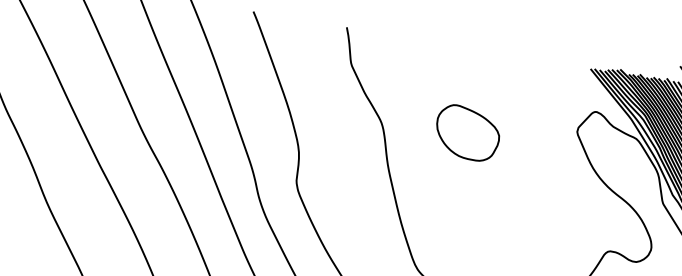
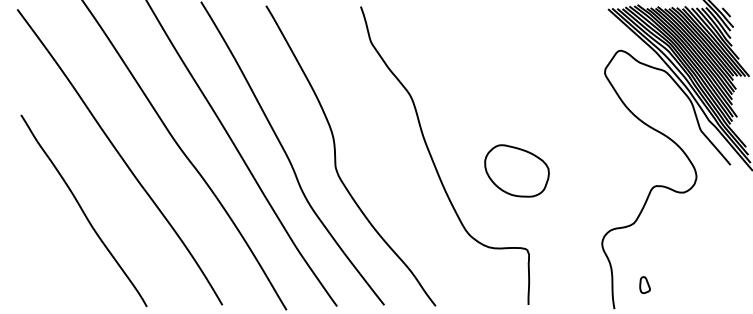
part: (467, 132) -> (516, 170), moved

